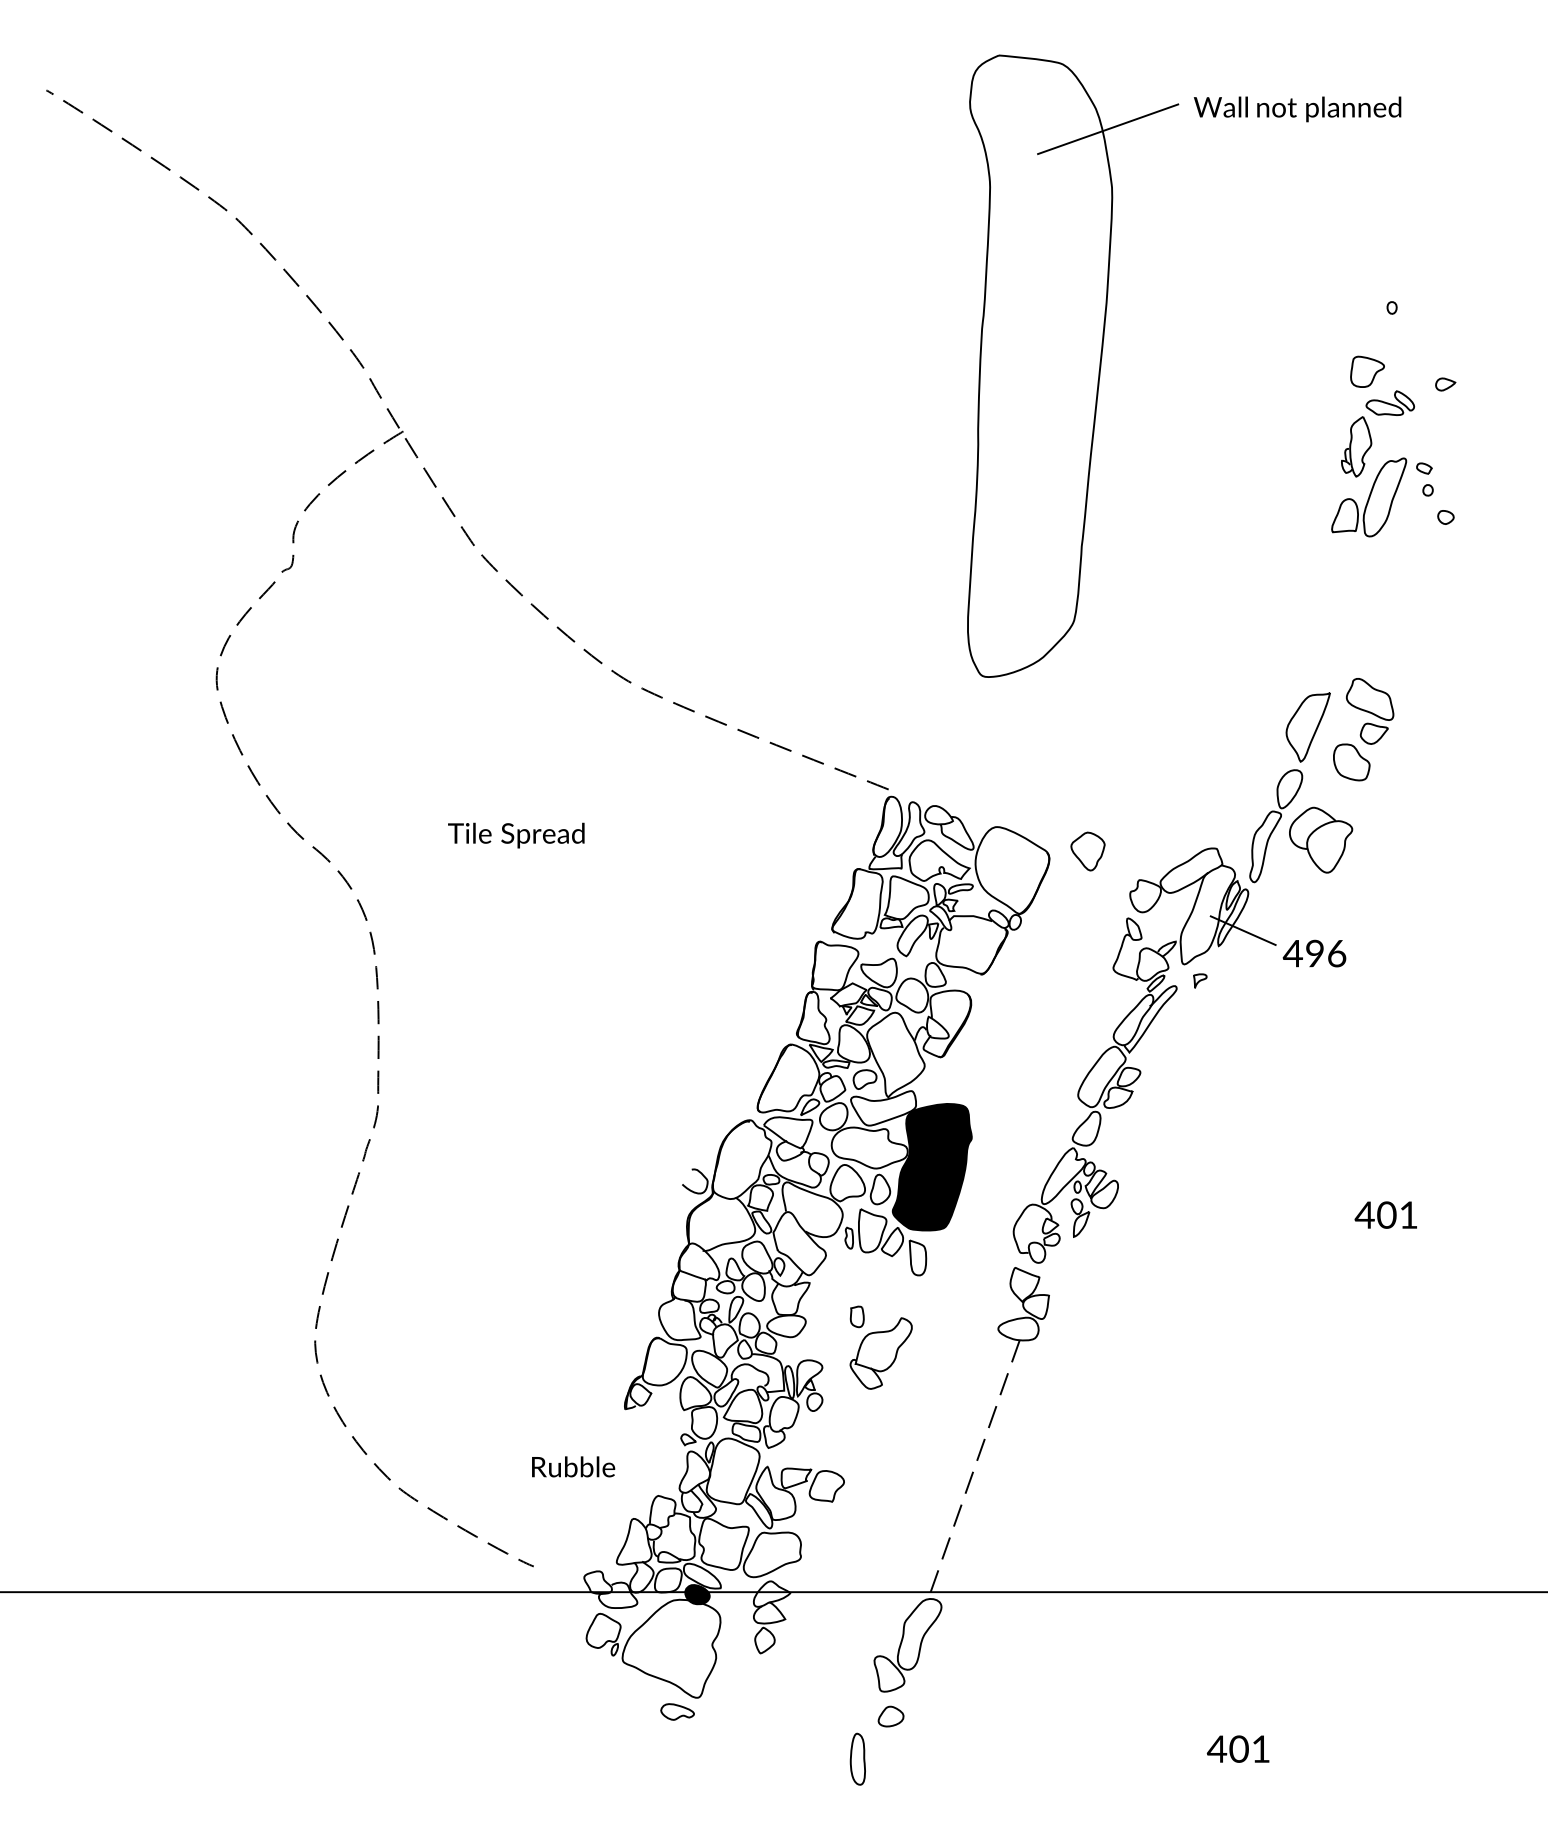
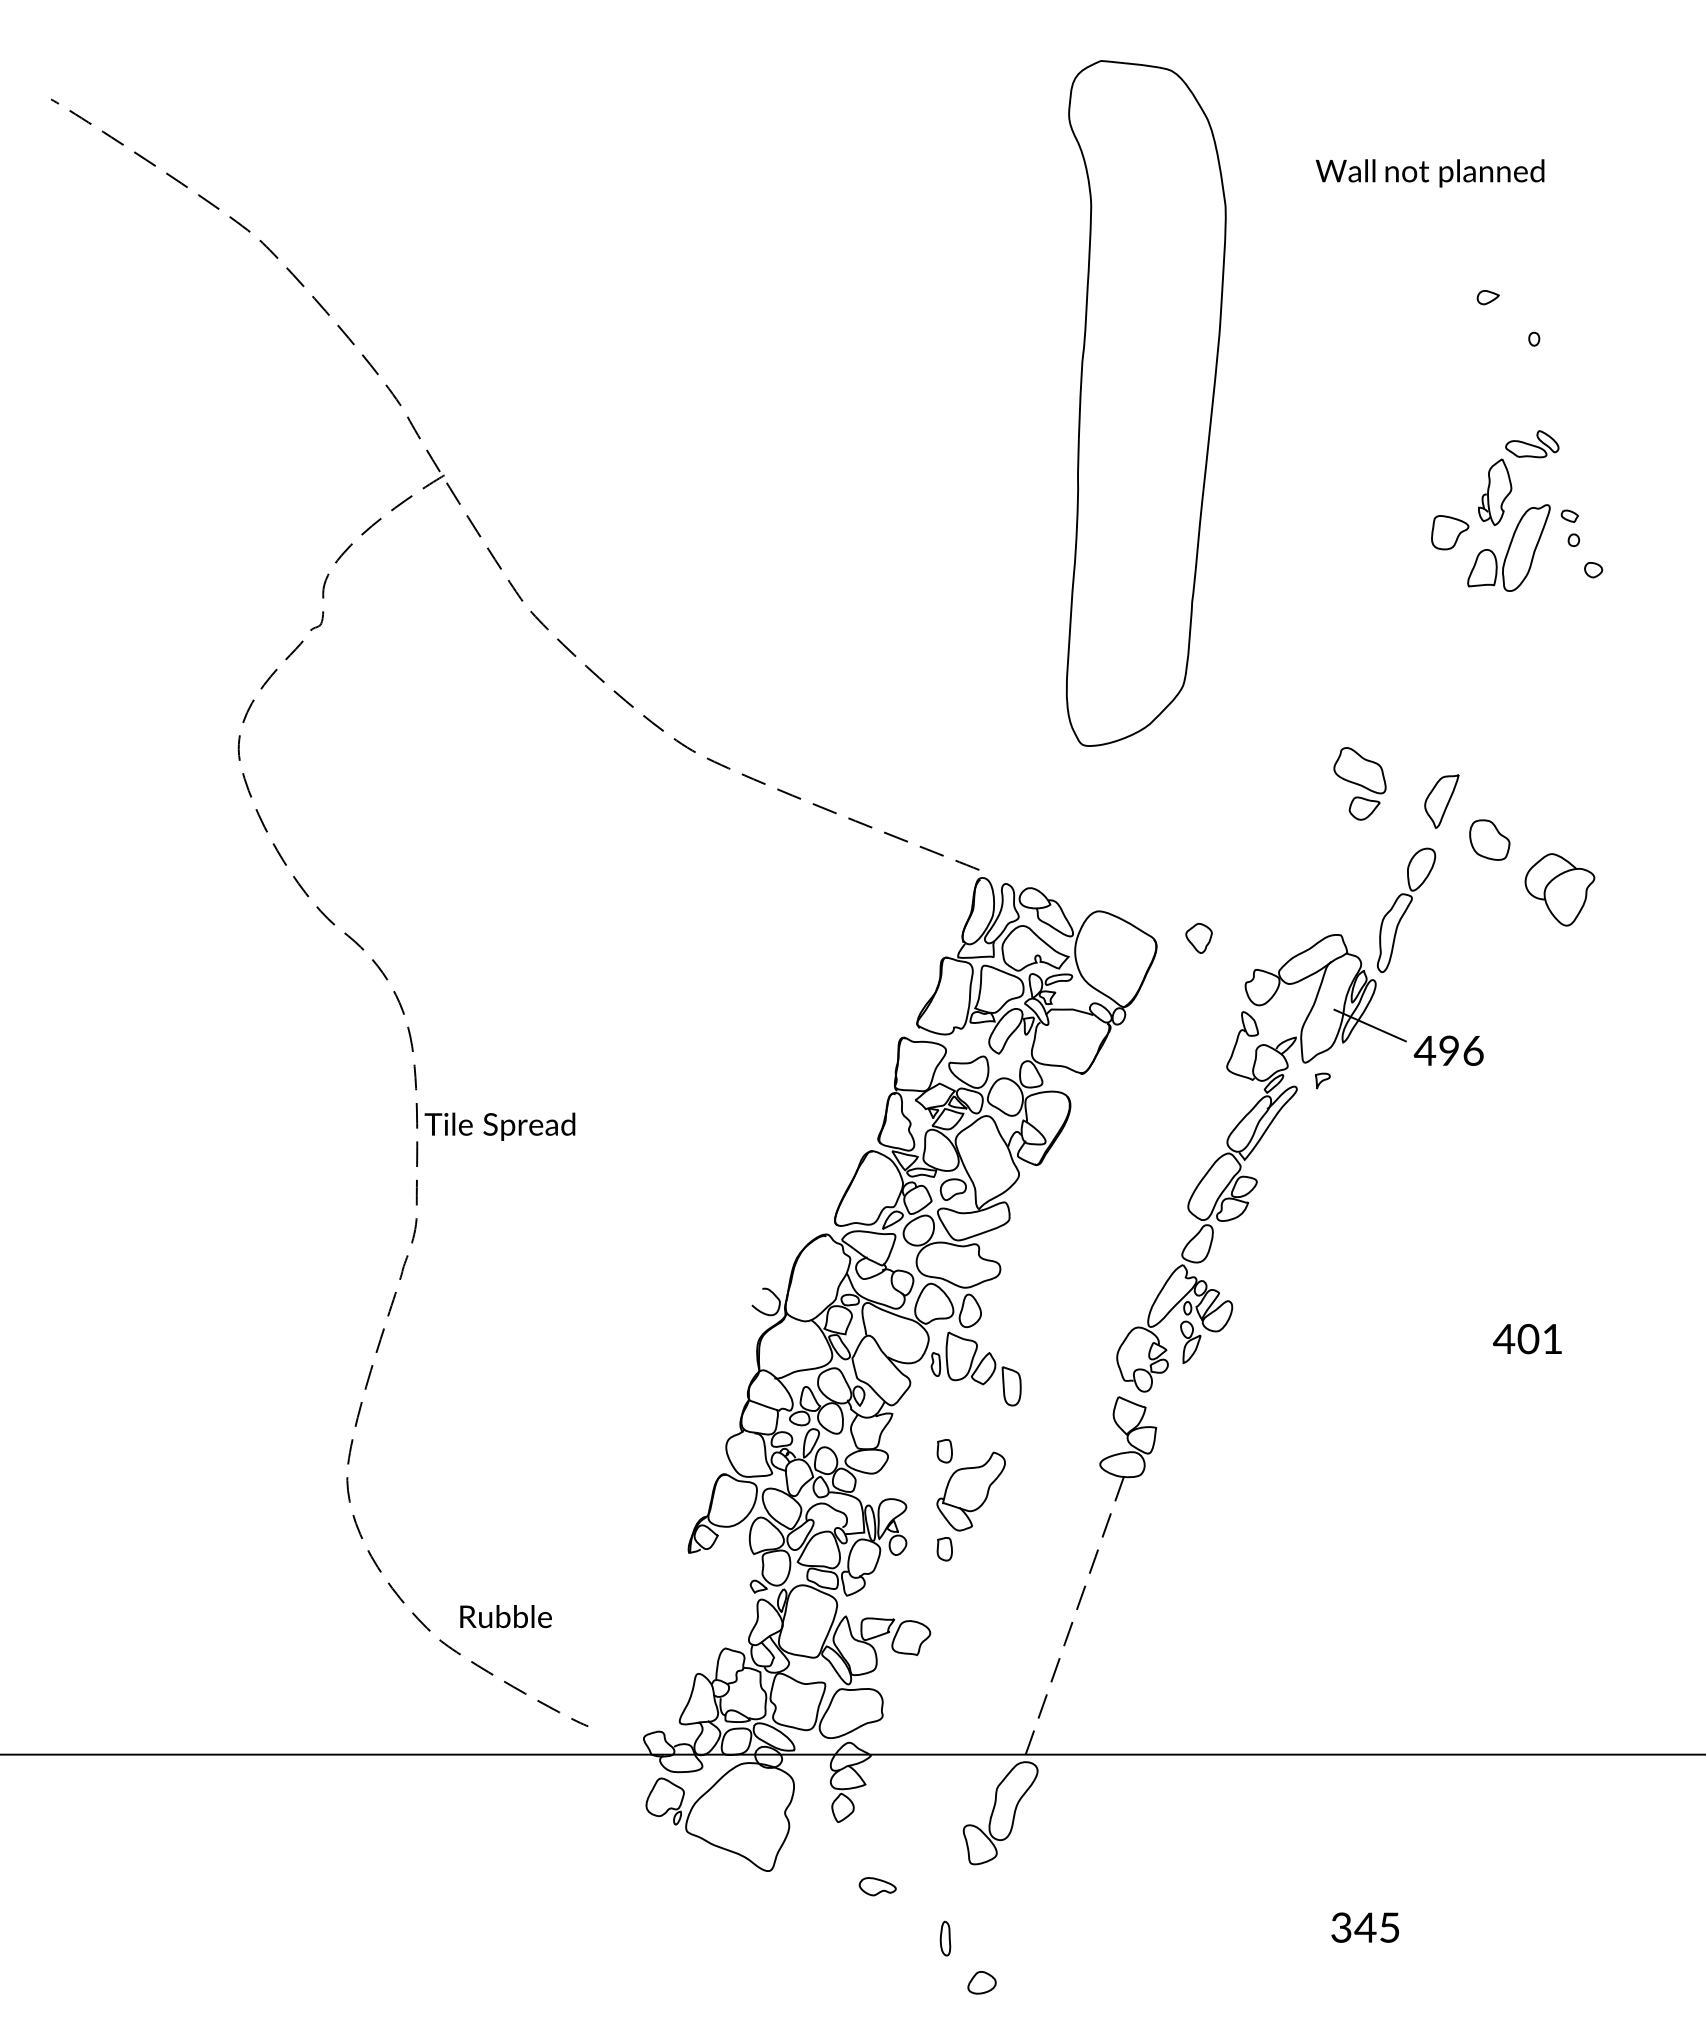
text: (1297, 109) -> (1429, 173), moved
line: (1108, 128) -> (1221, 141), removed
part: (1367, 371) -> (1450, 532), moved
part: (1444, 384) -> (1487, 297), moved
part: (1369, 711) -> (1359, 783), moved
part: (1307, 727) -> (1441, 801), size x0.7
text: (515, 835) -> (499, 1126), moved
part: (1320, 839) -> (1559, 889), moved
part: (1087, 851) -> (1198, 938), size x0.7
fill: (931, 1167) -> (1026, 1286), removed
part: (857, 1406) -> (944, 1549), added
text: (573, 1466) -> (505, 1616), moved
fill: (697, 1593) -> (768, 1756), removed
part: (677, 1711) -> (877, 1886), moved
part: (890, 1716) -> (981, 1982), moved
text: (1238, 1749) -> (1364, 1927), 401 -> 345
part: (857, 1758) -> (945, 1938), size x0.6

